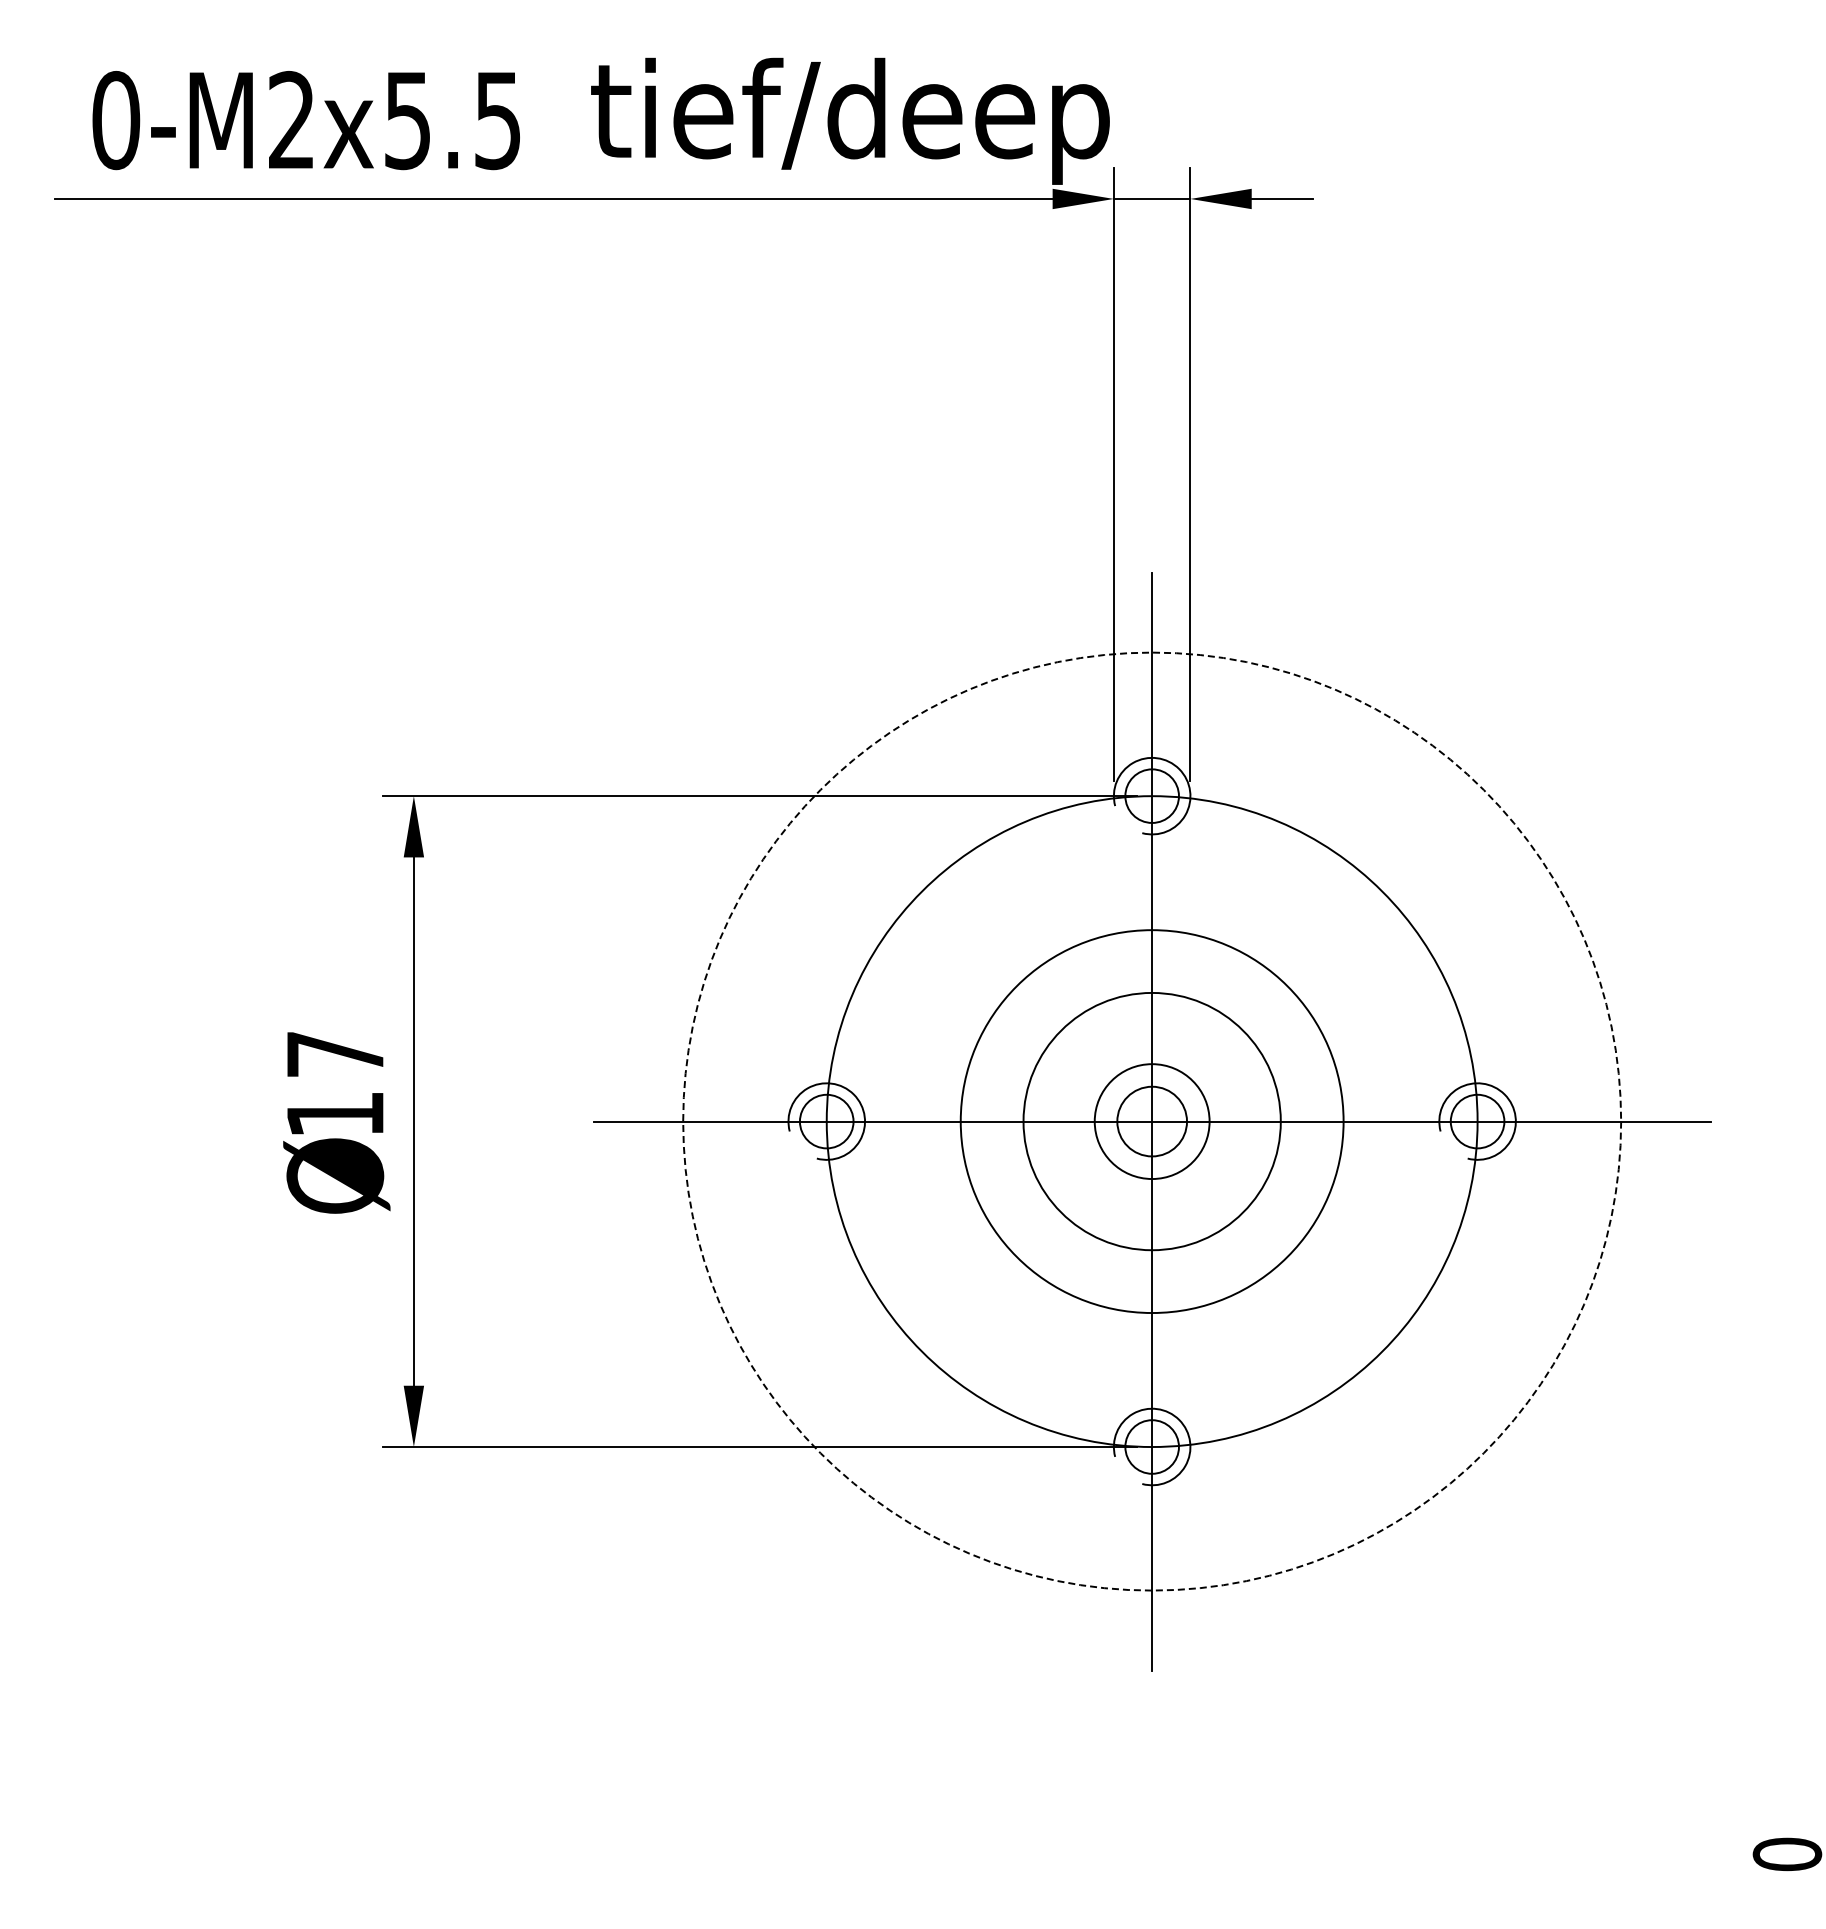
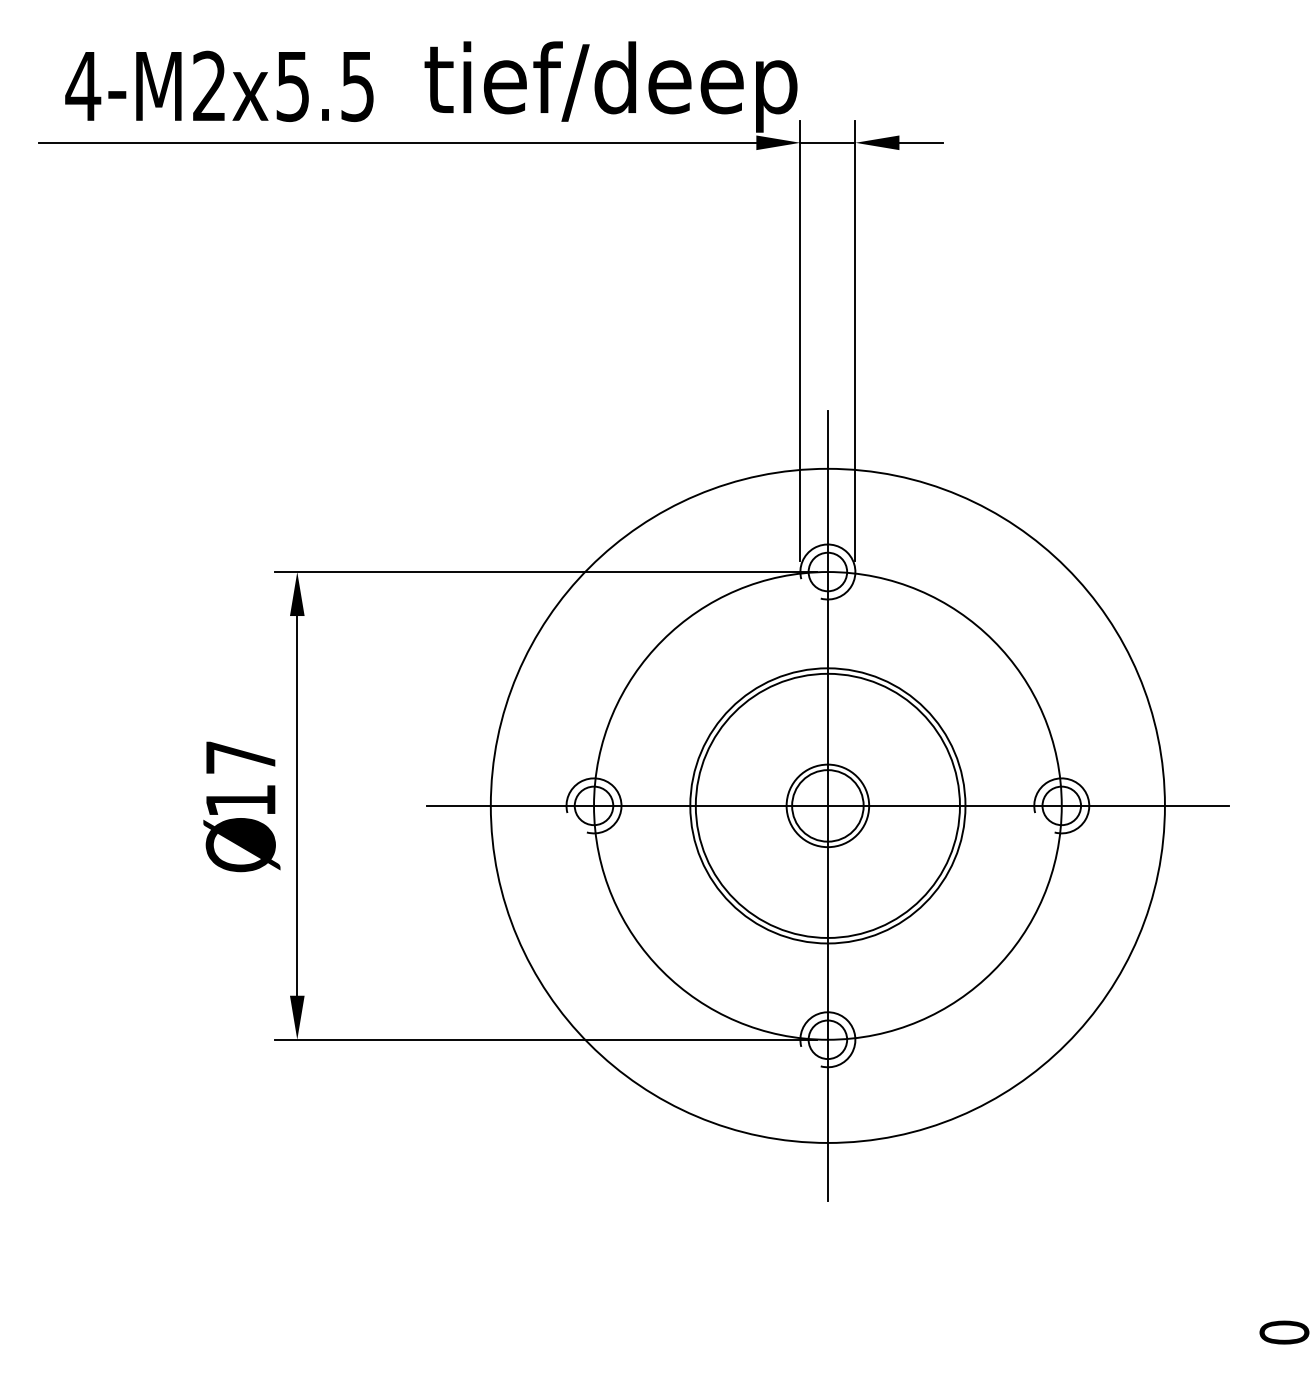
text: (116, 120) -> (83, 86), 0-M2 -> 4-M2
circle: (1151, 1121) -> (827, 805), size x1.43
circle: (1151, 1121) -> (827, 805), size x1.43
circle: (1152, 1121) -> (828, 805), dashed -> solid

